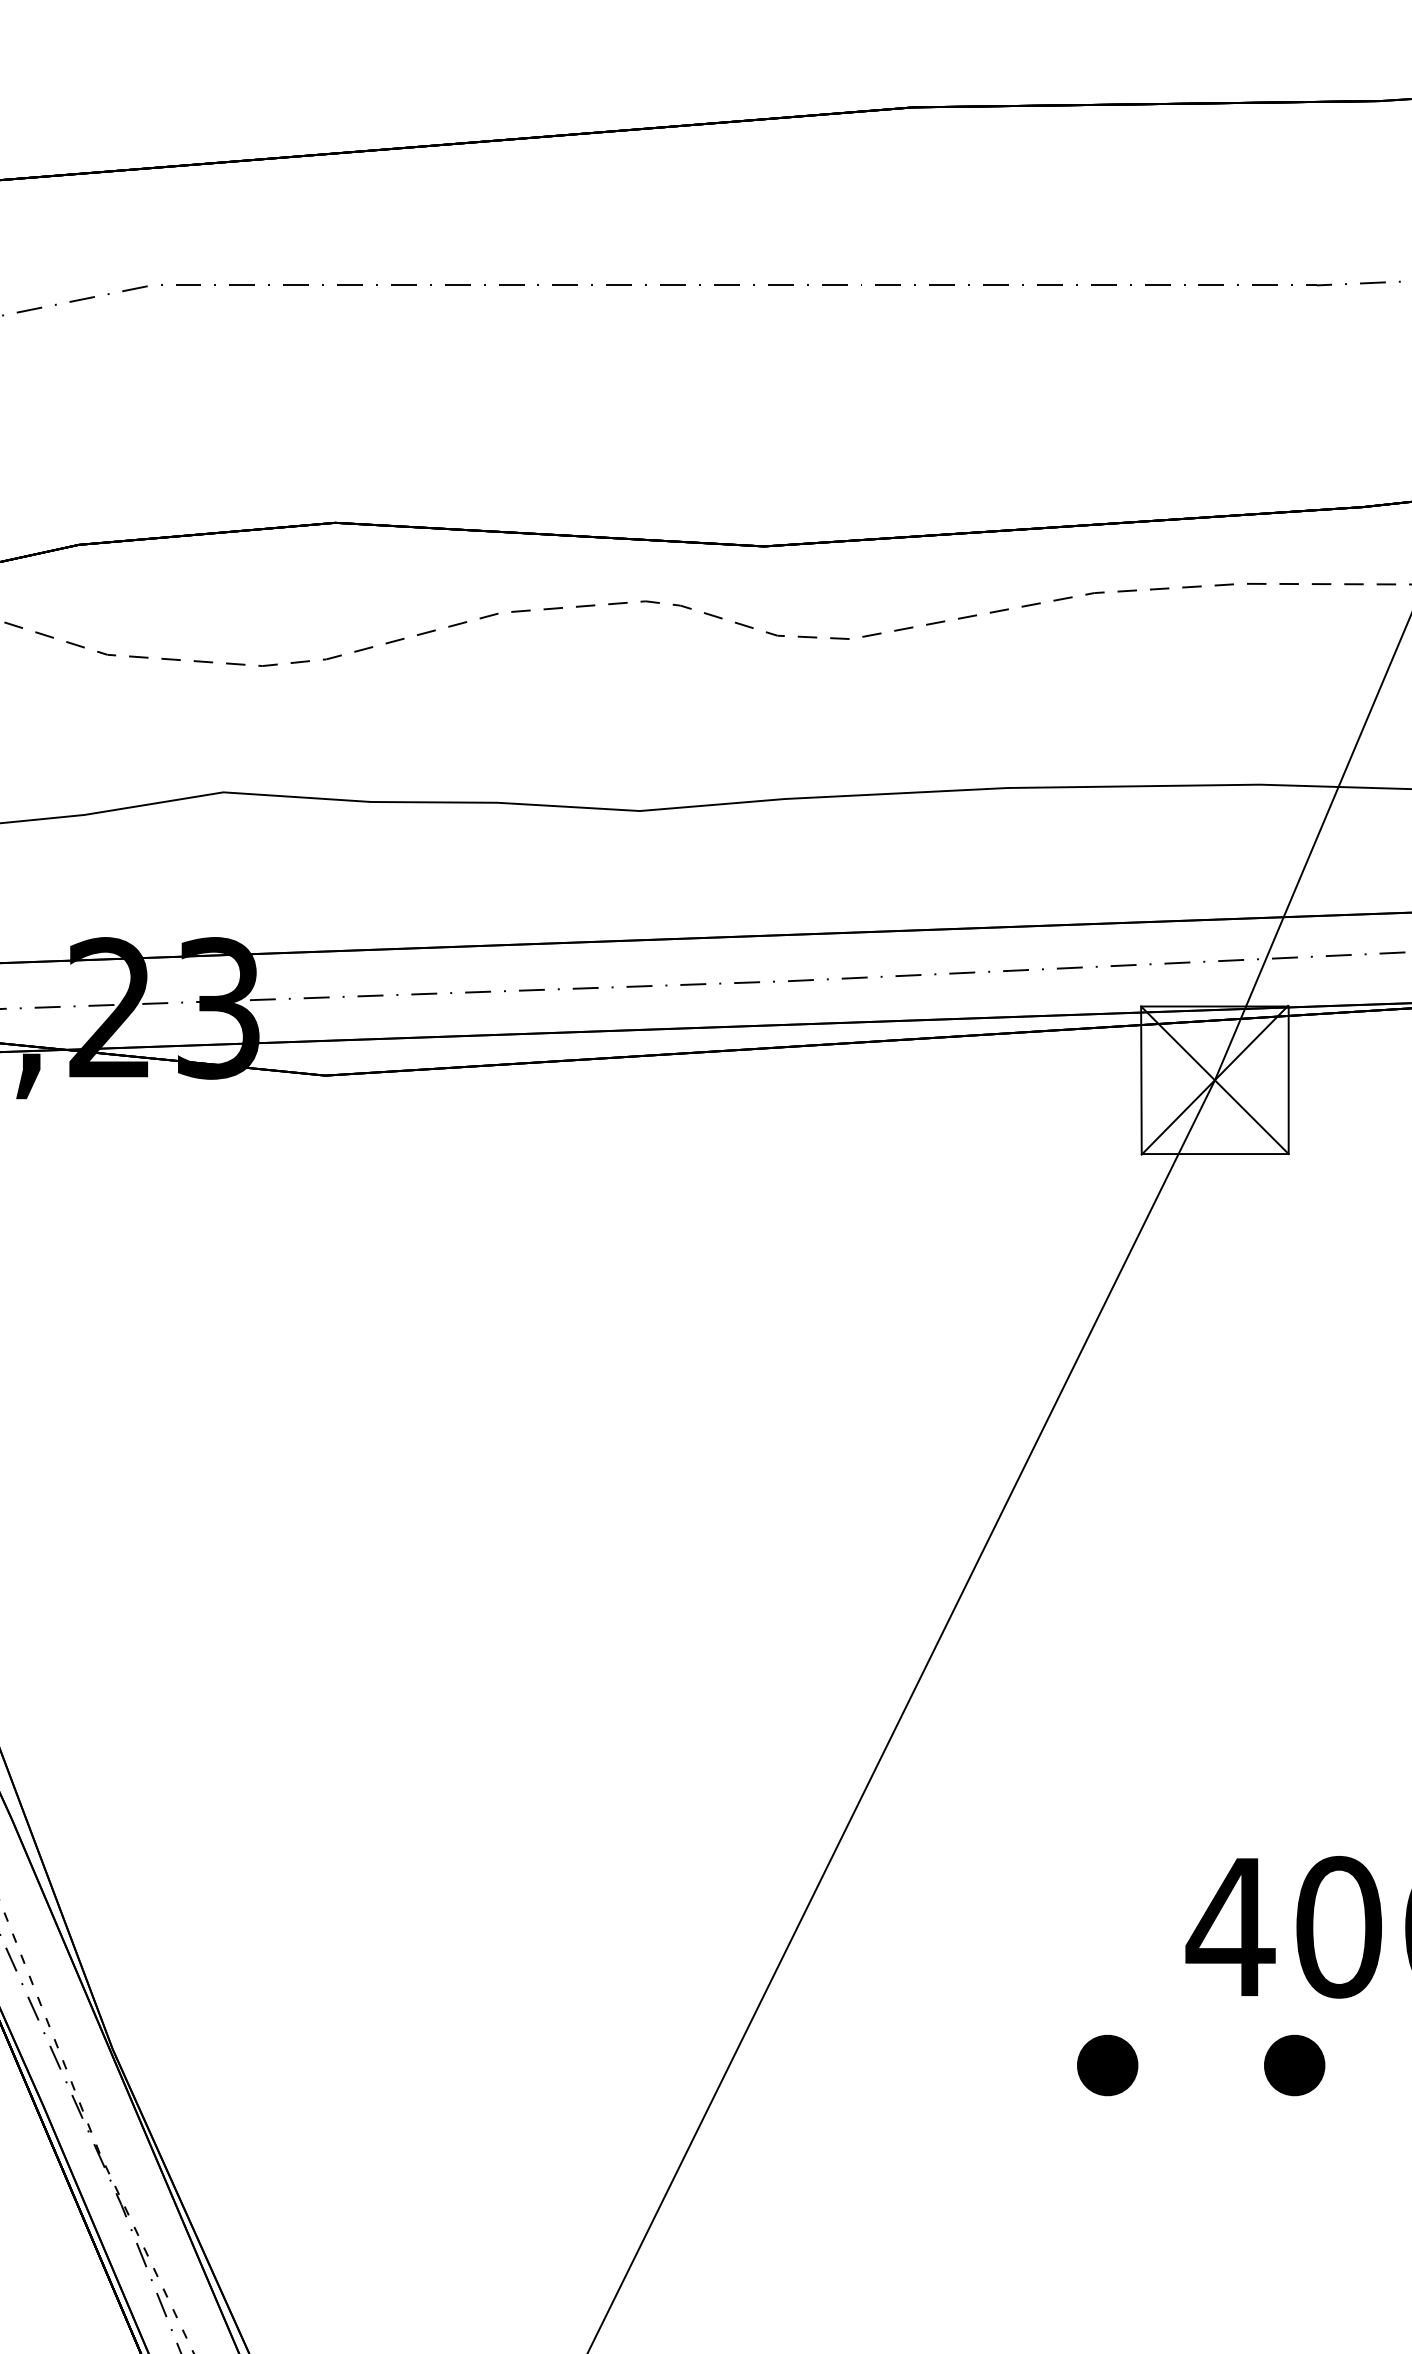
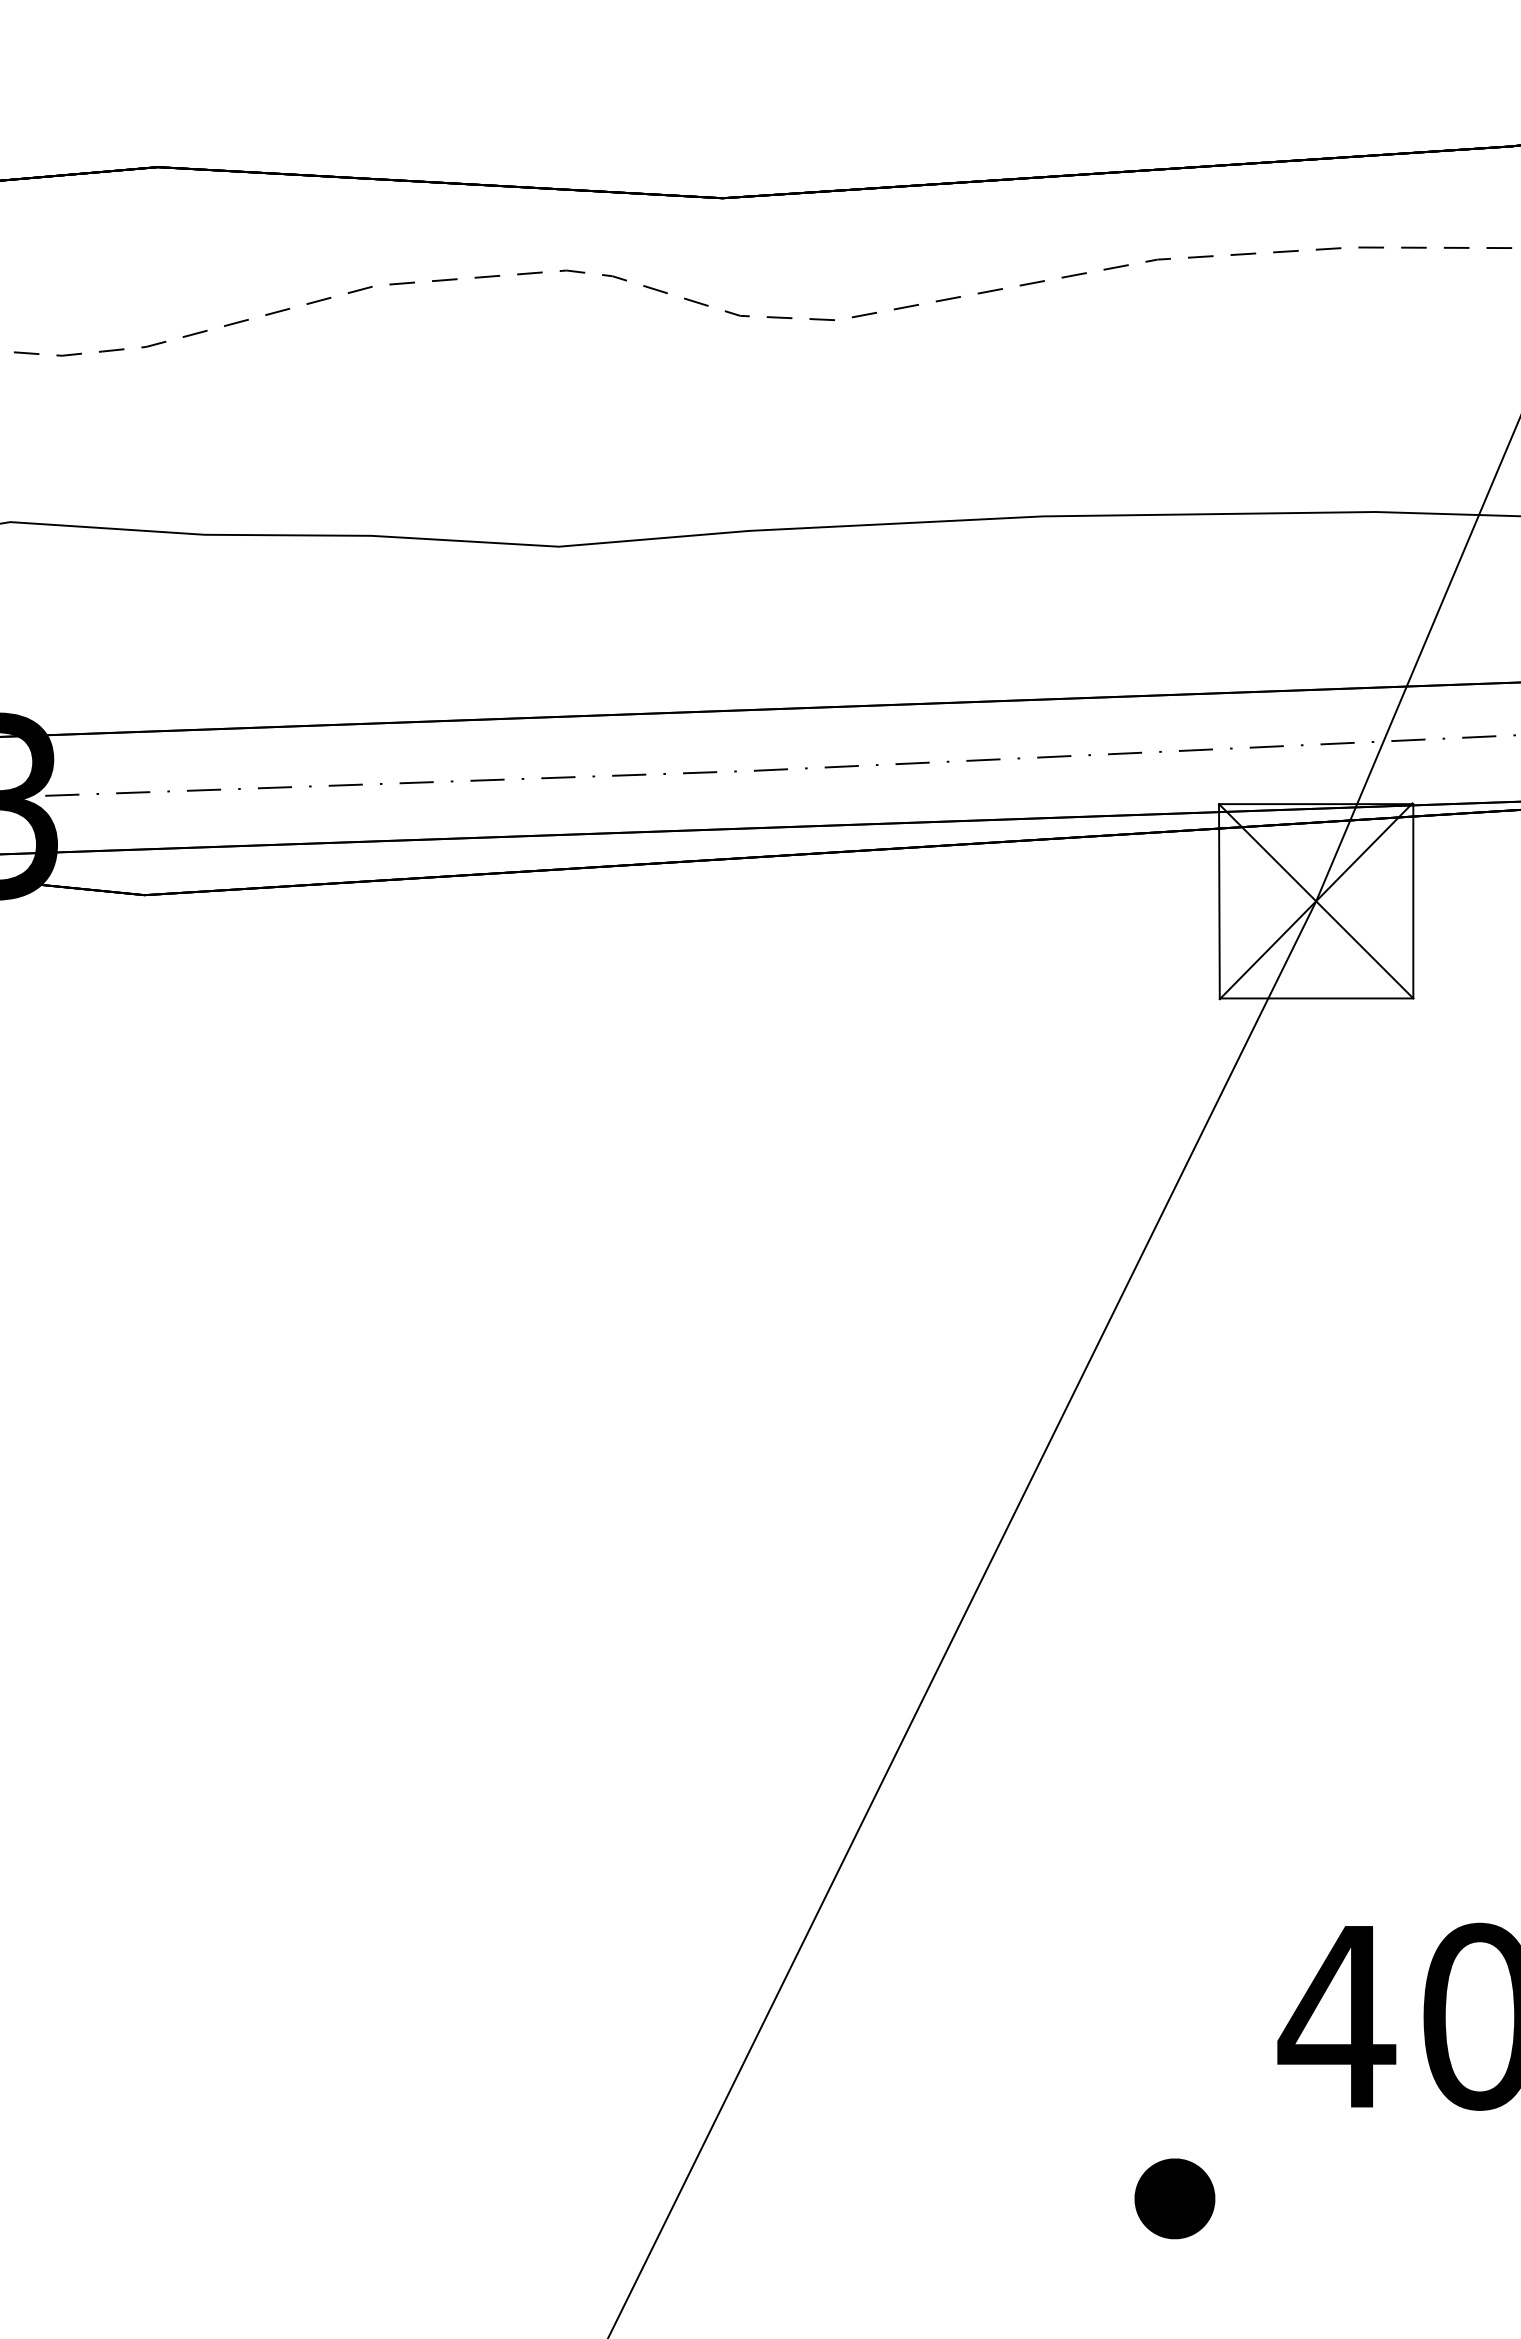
part: (1294, 2065) -> (1420, 2198), removed

